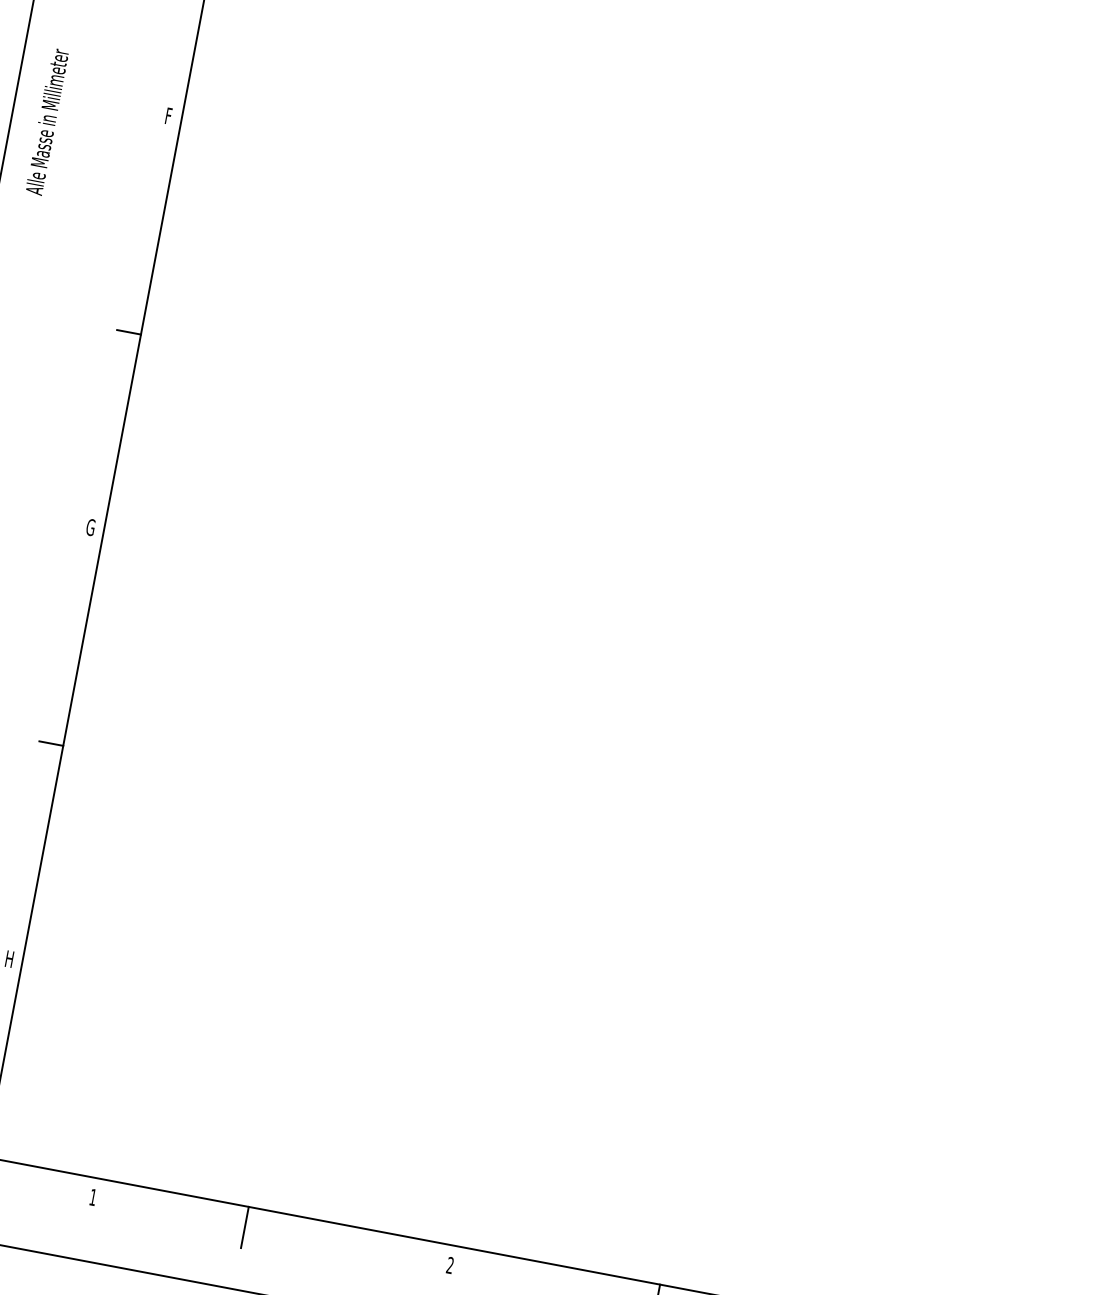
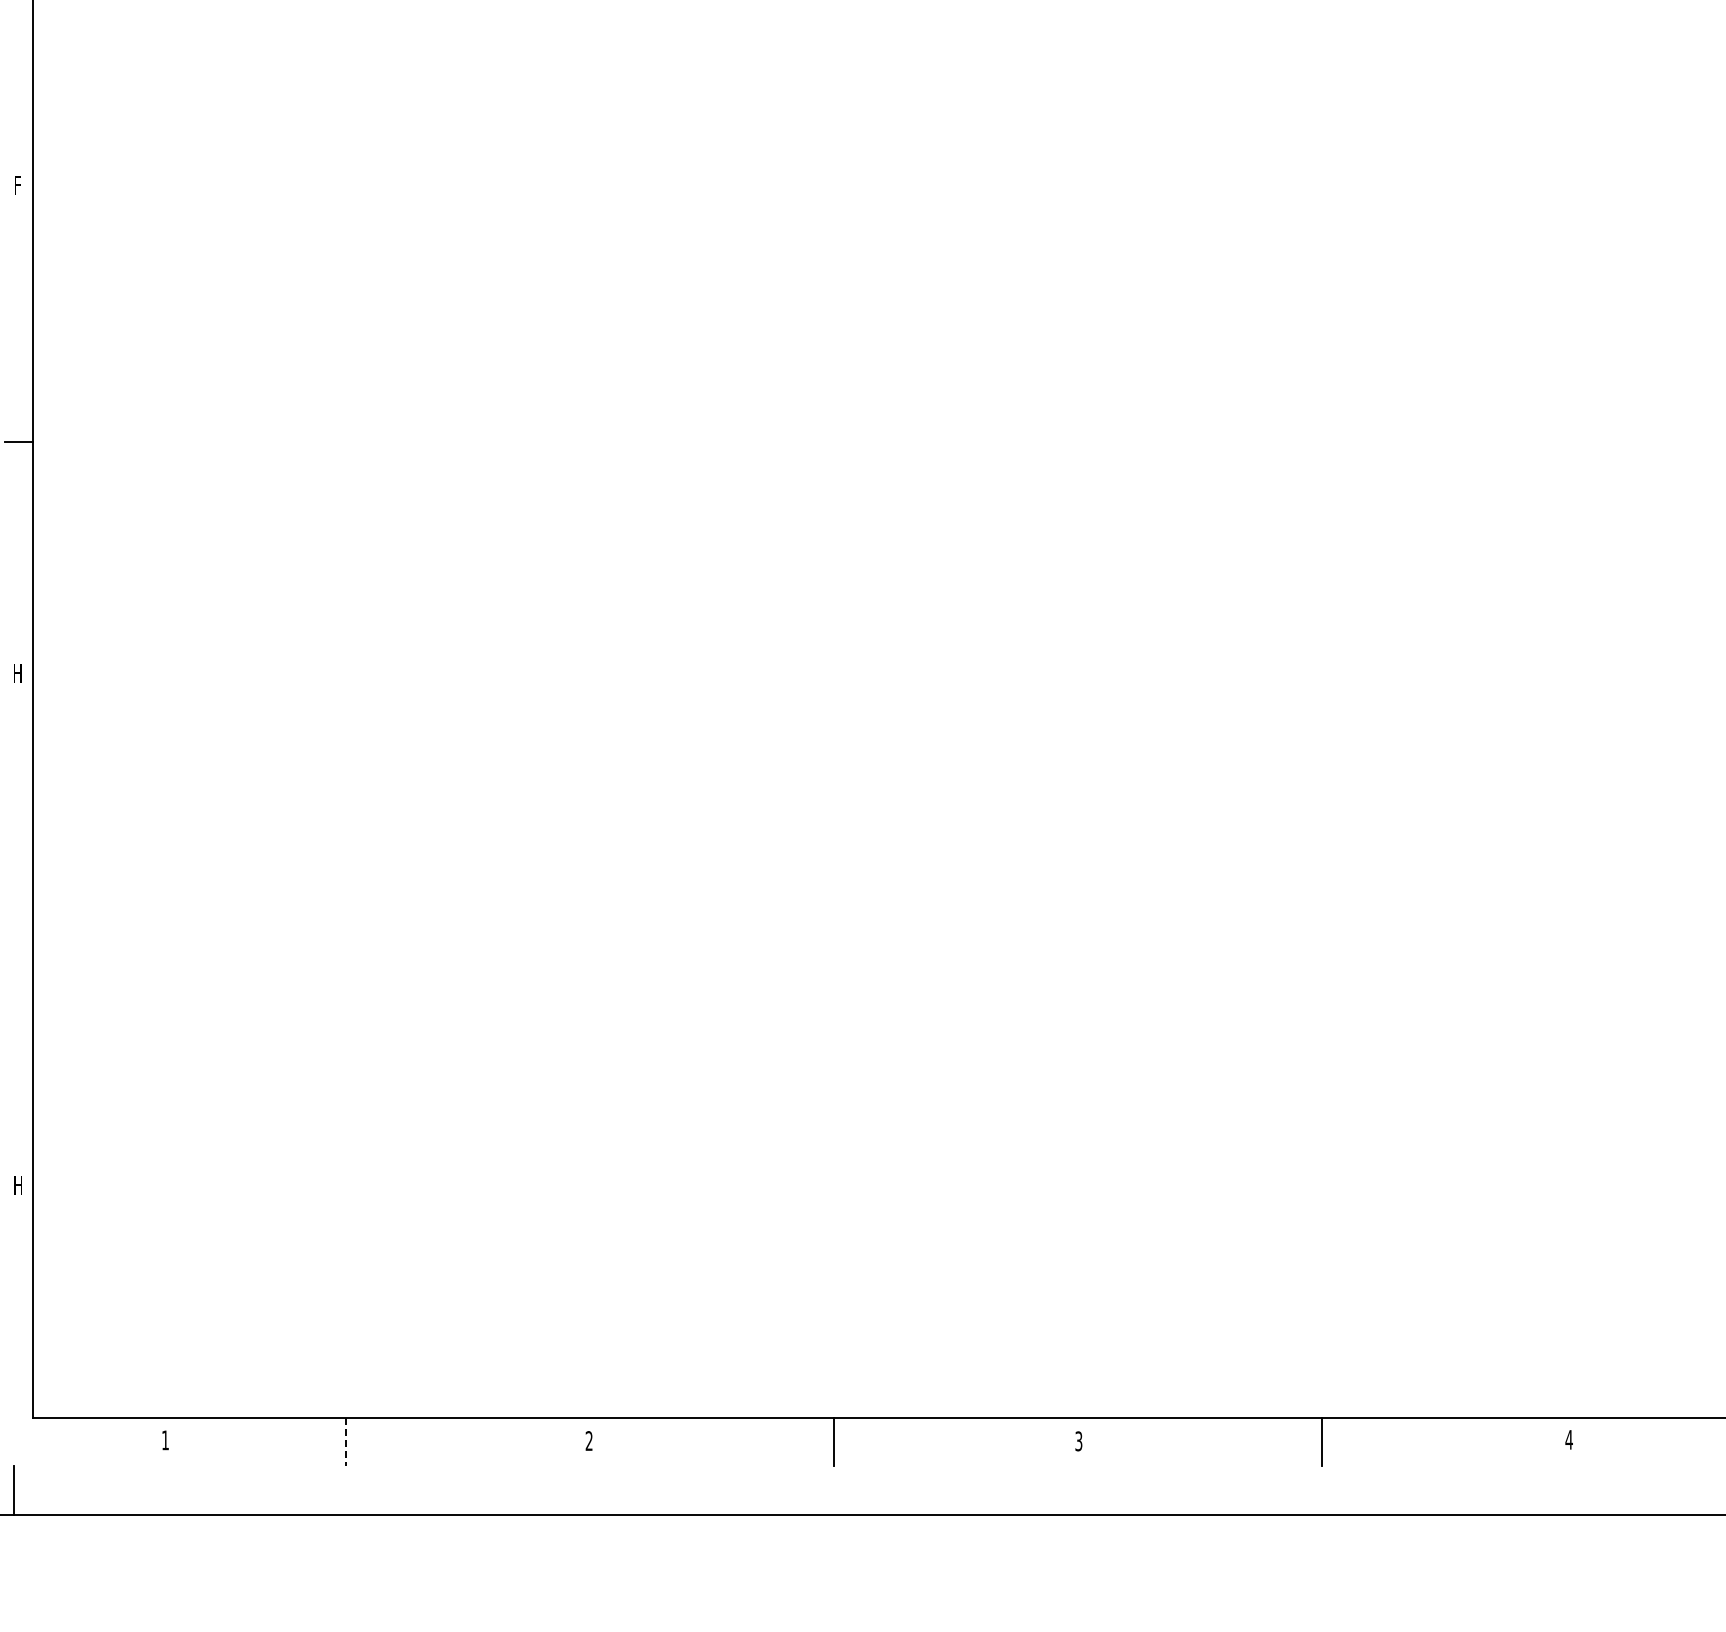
text: (90, 527) -> (17, 673), G -> H
line: (51, 743) -> (19, 929), removed
line: (244, 1227) -> (345, 1442), solid -> dashed

